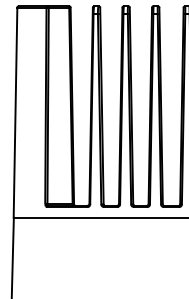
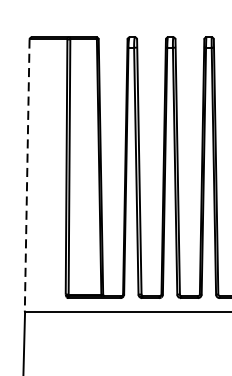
line: (15, 112) -> (27, 175), solid -> dashed

